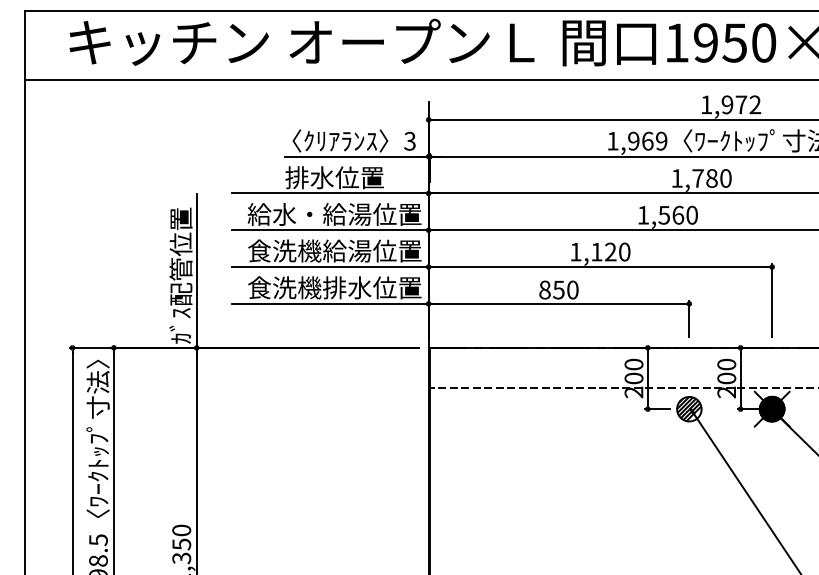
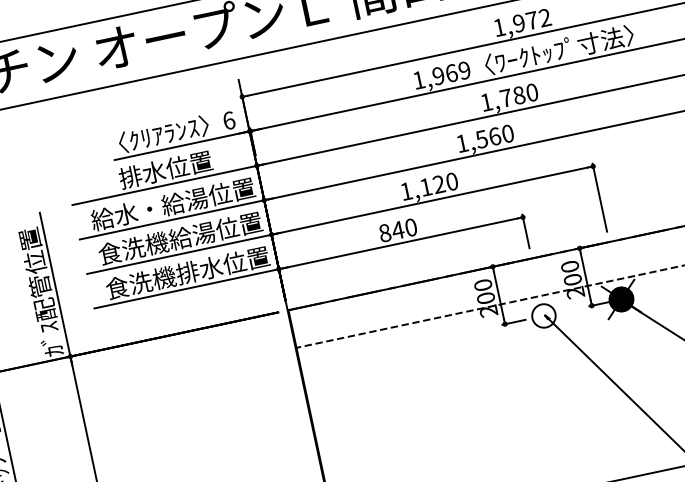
text: (409, 140) -> (228, 120), 3 -> 6
text: (558, 289) -> (397, 229), 850 -> 840
hatch: (689, 408) -> (543, 315), removed

